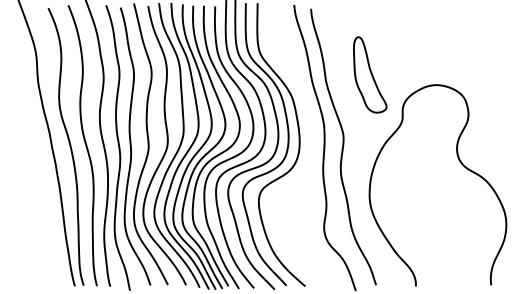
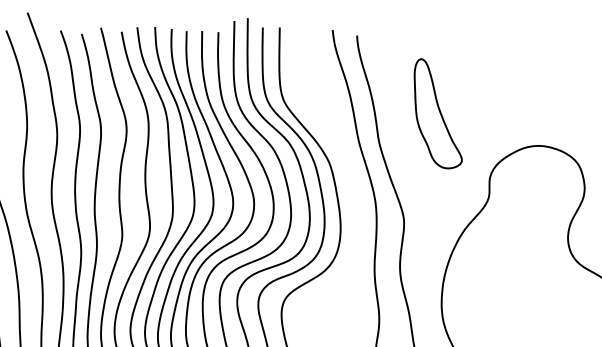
part: (370, 74) -> (438, 113), moved

